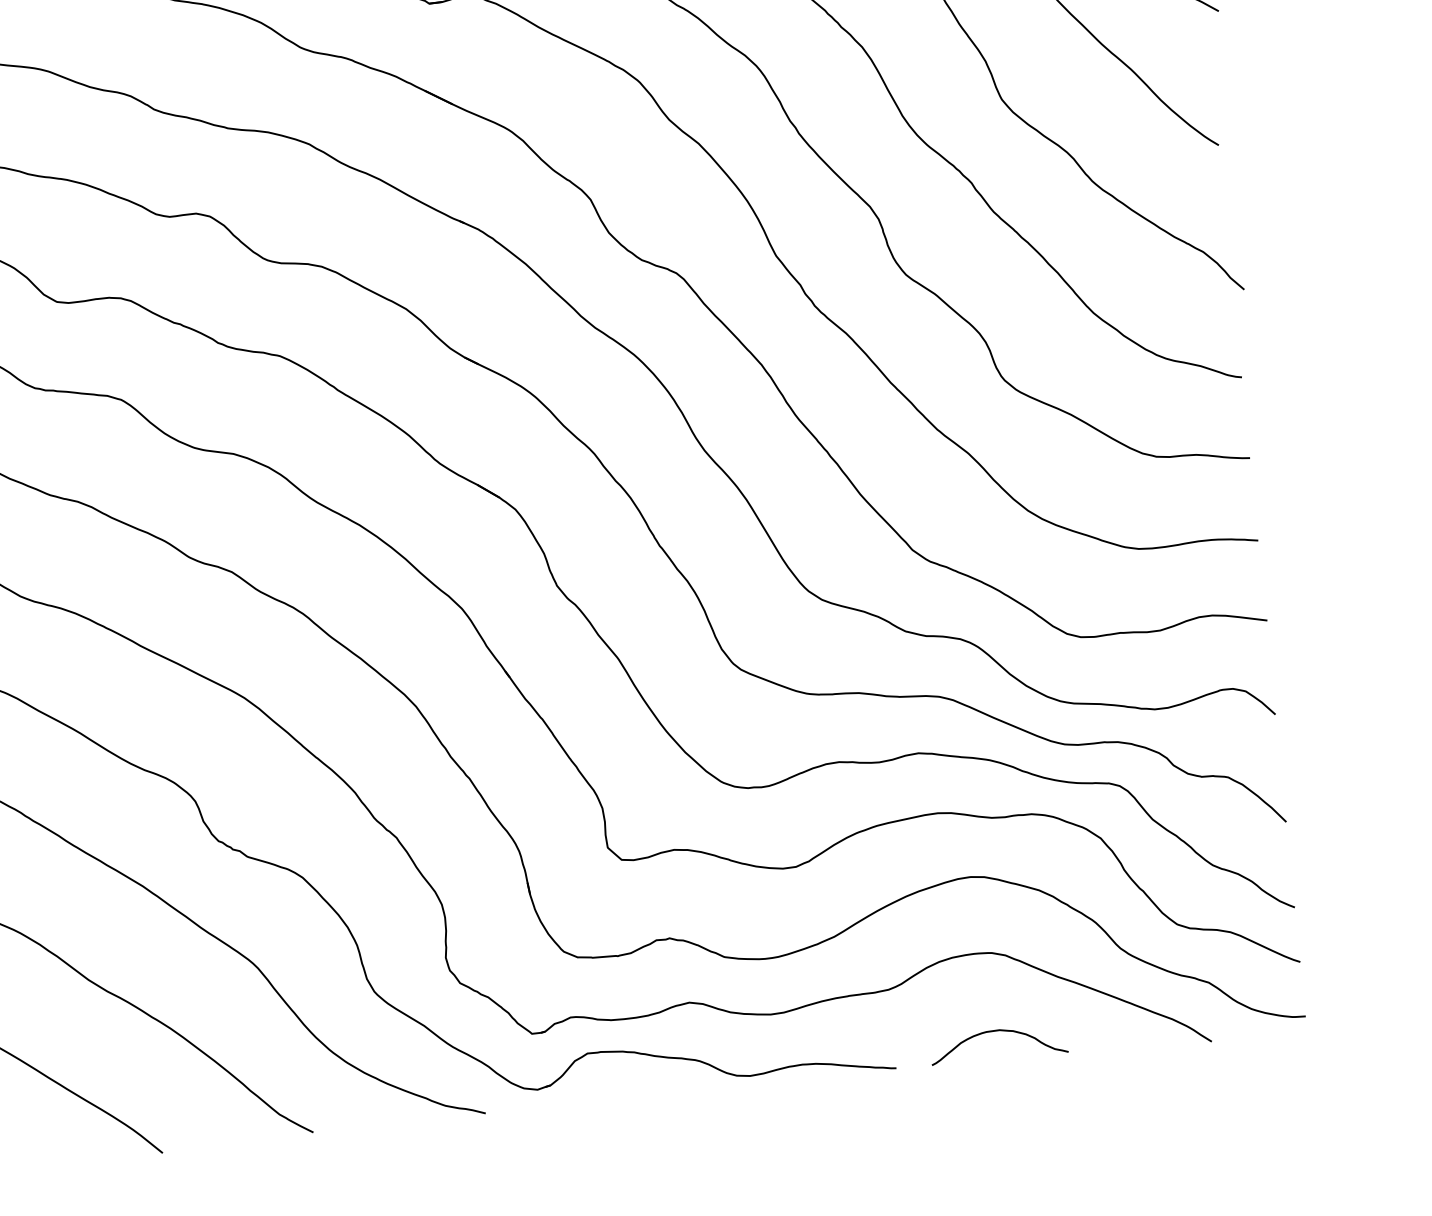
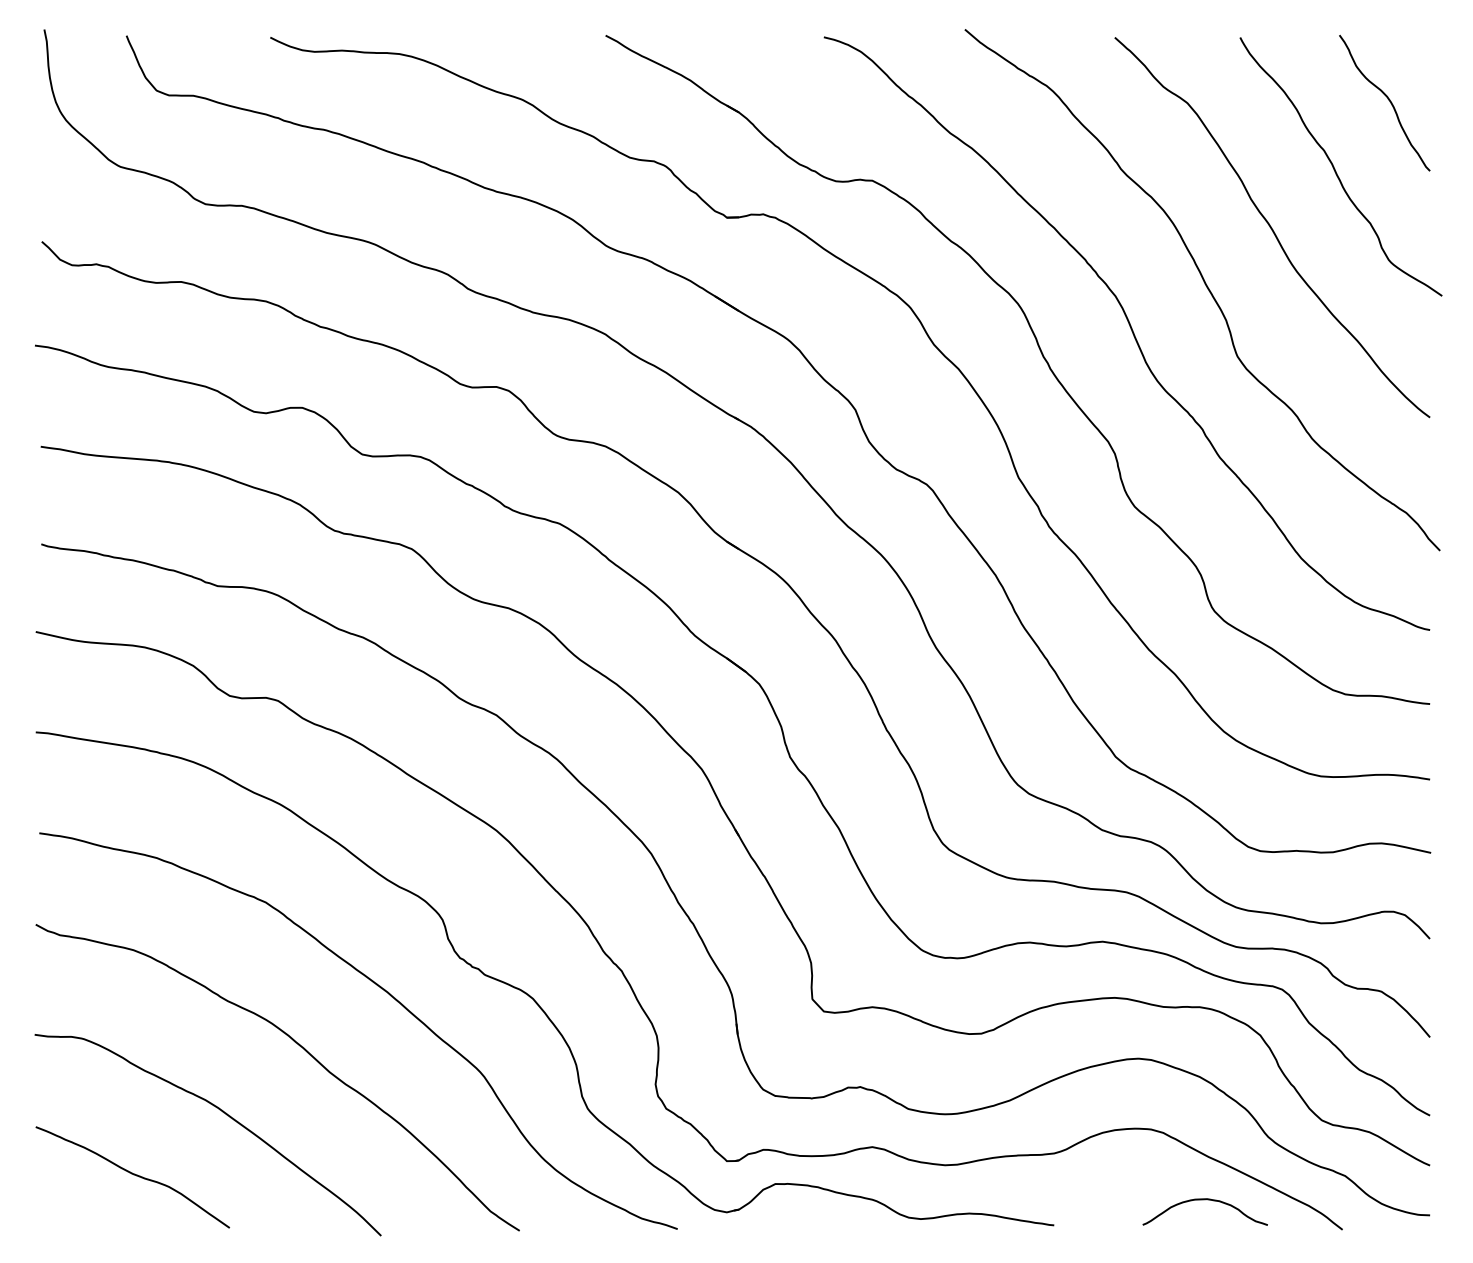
curve: (996, 1031) -> (1204, 1200), moved

